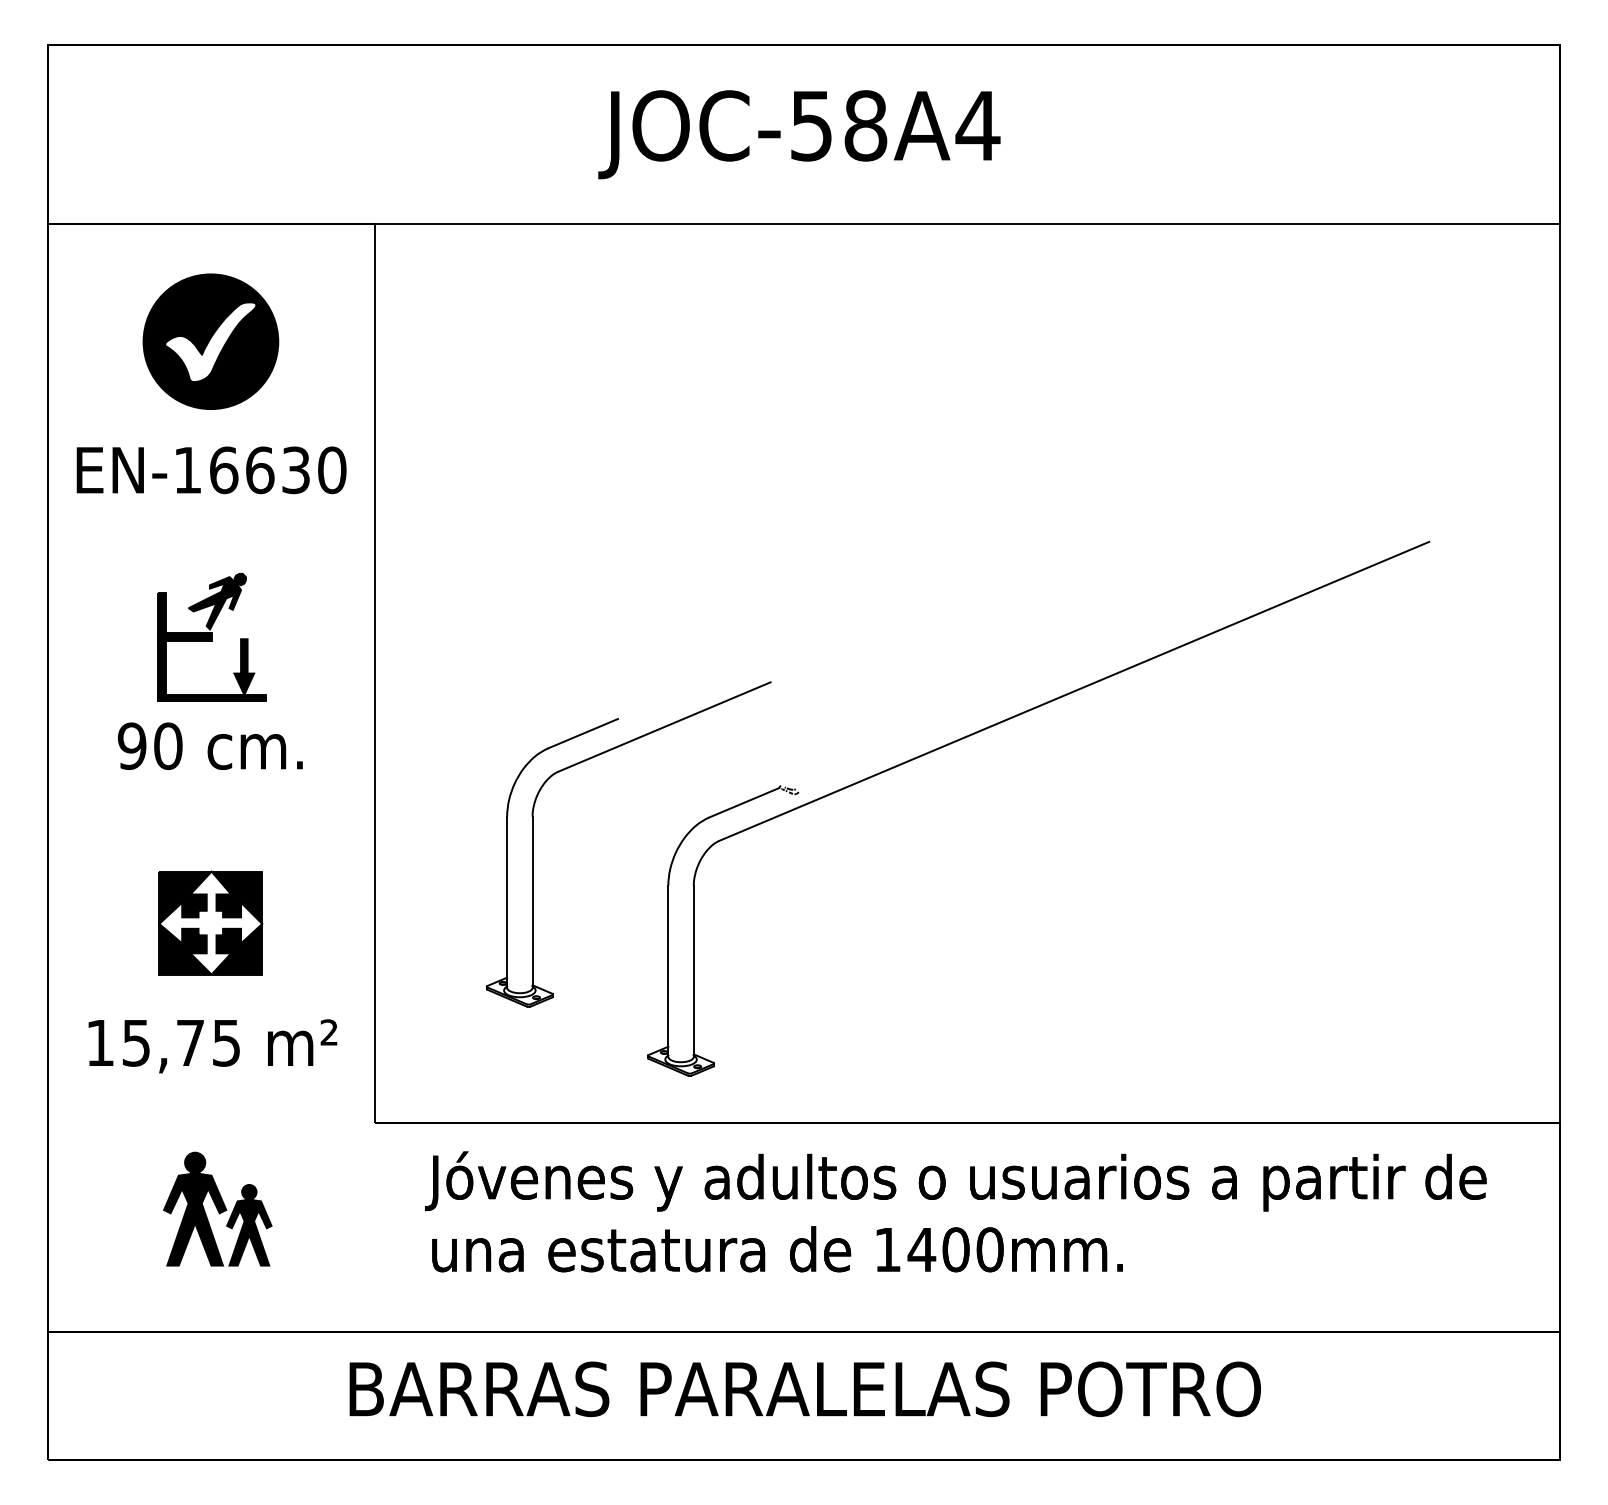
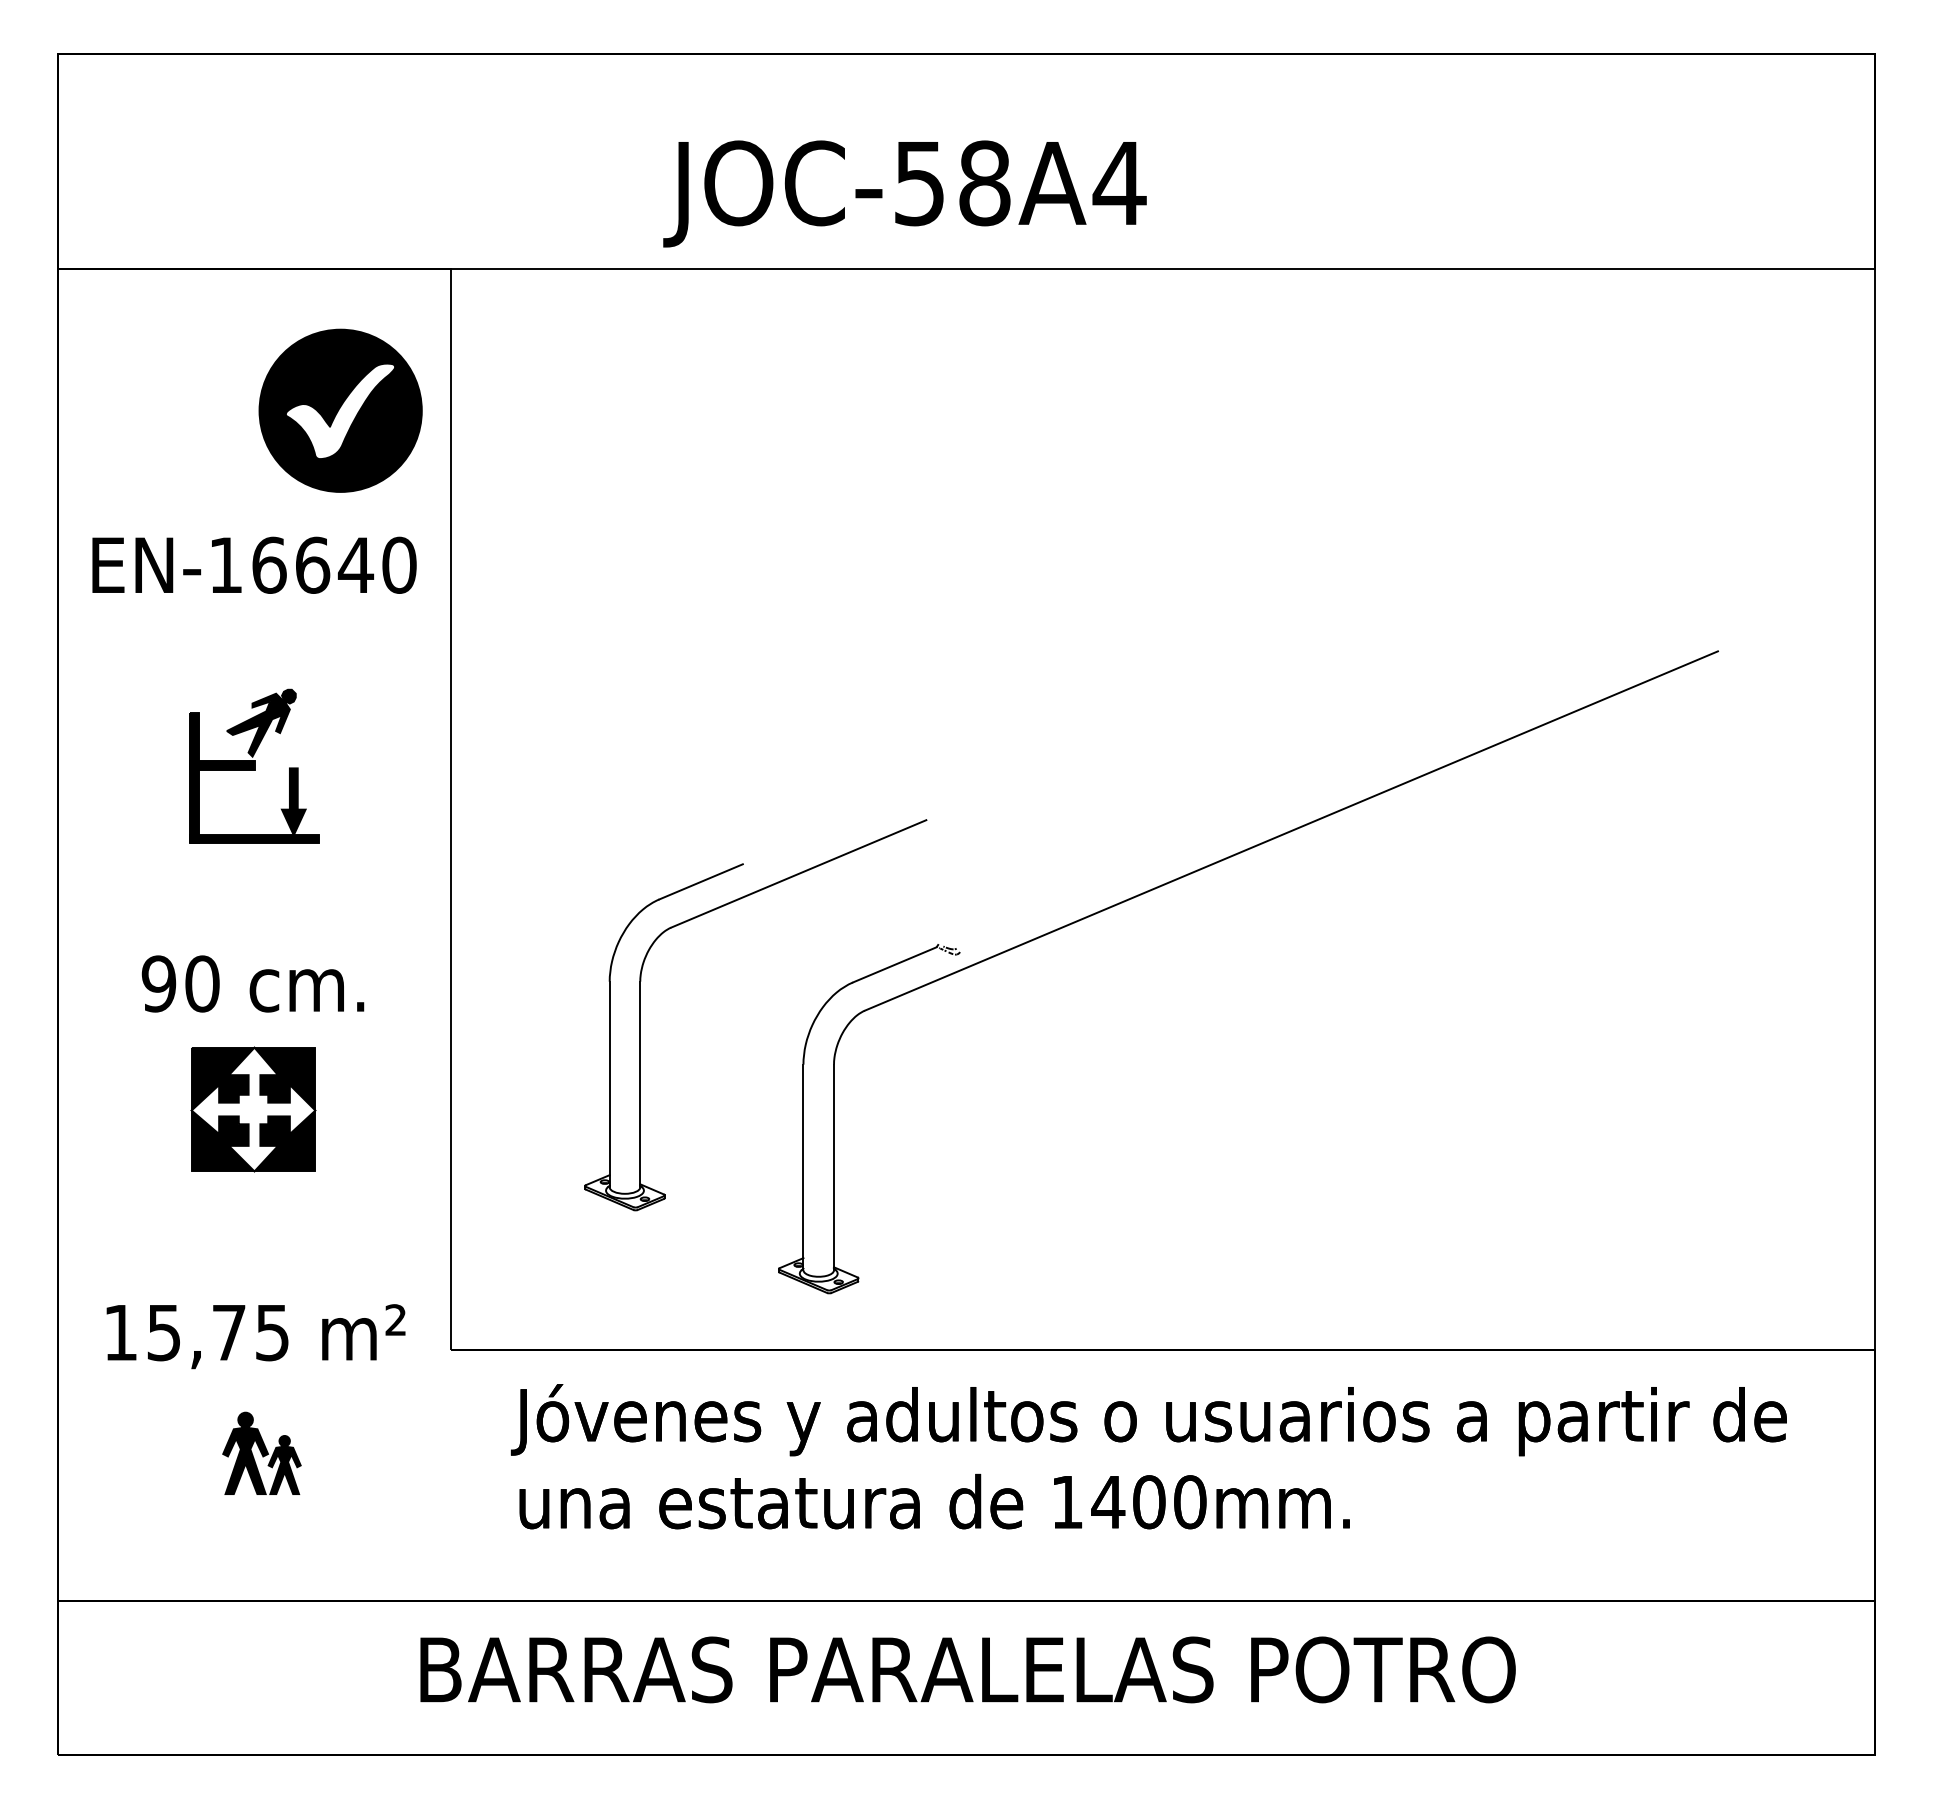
text: (799, 134) -> (904, 193), moved
part: (210, 341) -> (340, 410), moved
text: (295, 469) -> (355, 564), EN-16630 -> EN-16640
text: (209, 745) -> (252, 983), moved
text: (212, 1046) -> (255, 1336), moved
part: (217, 1209) -> (261, 1453), size x0.6

